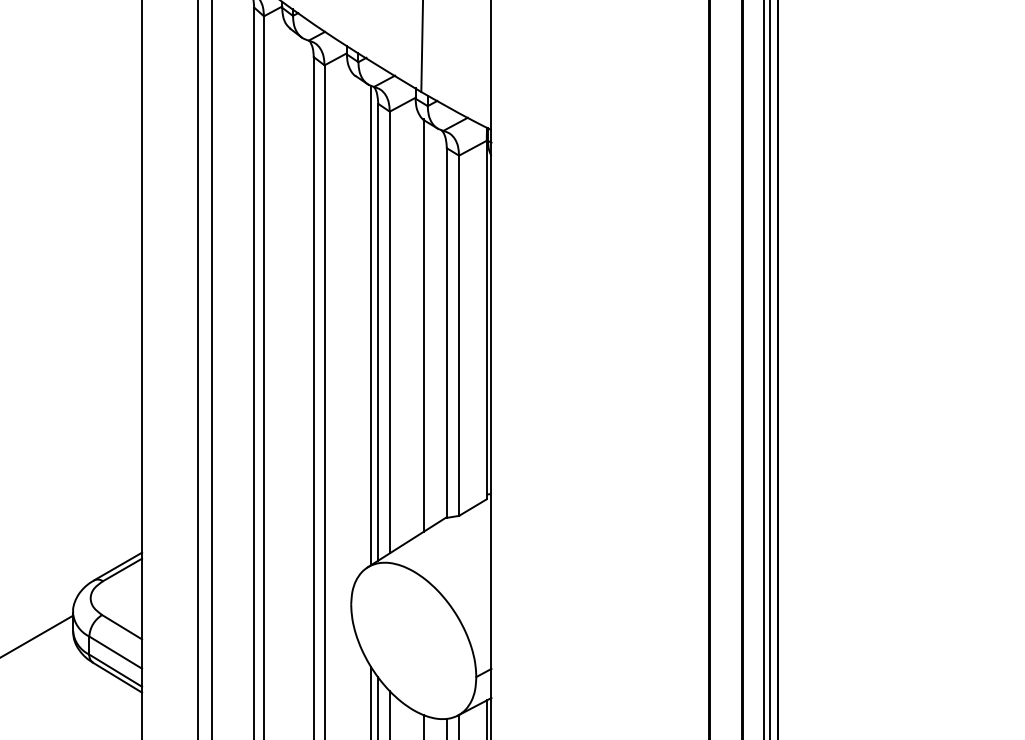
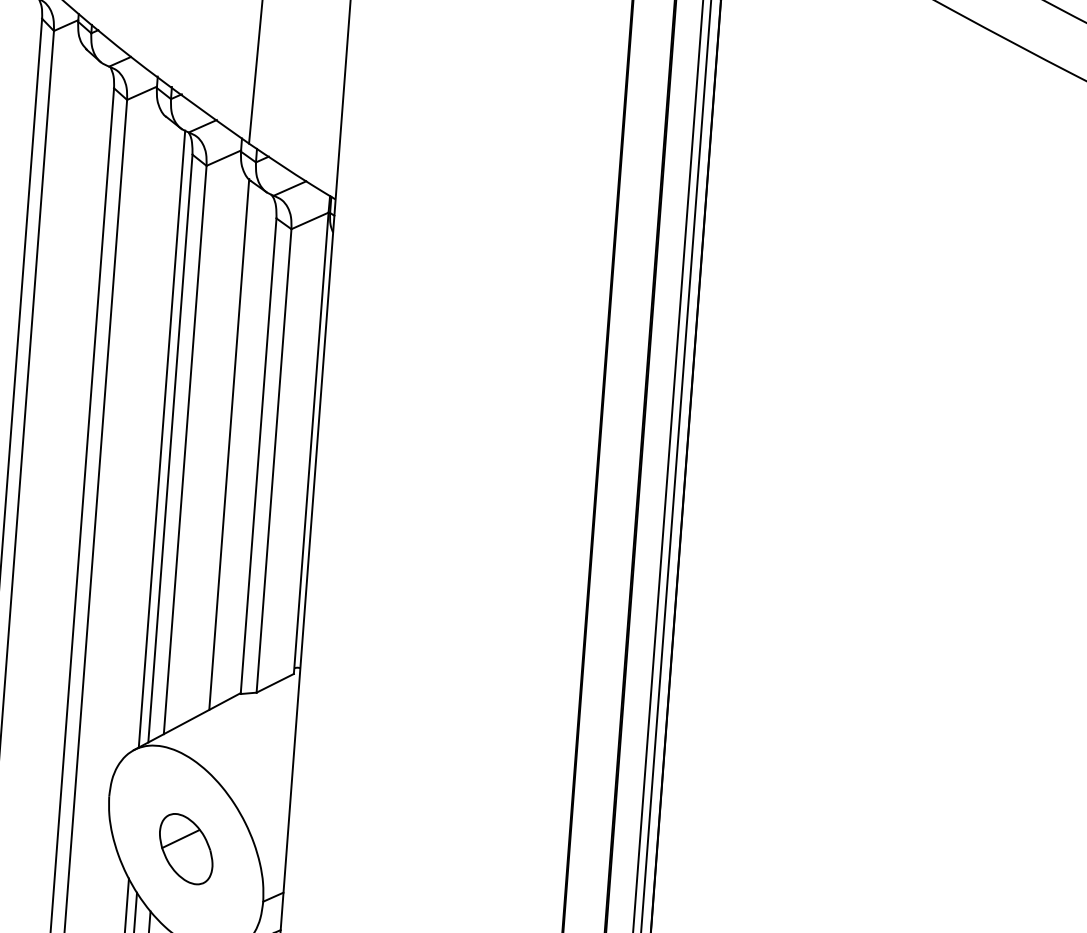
part: (413, 640) -> (185, 848), added

